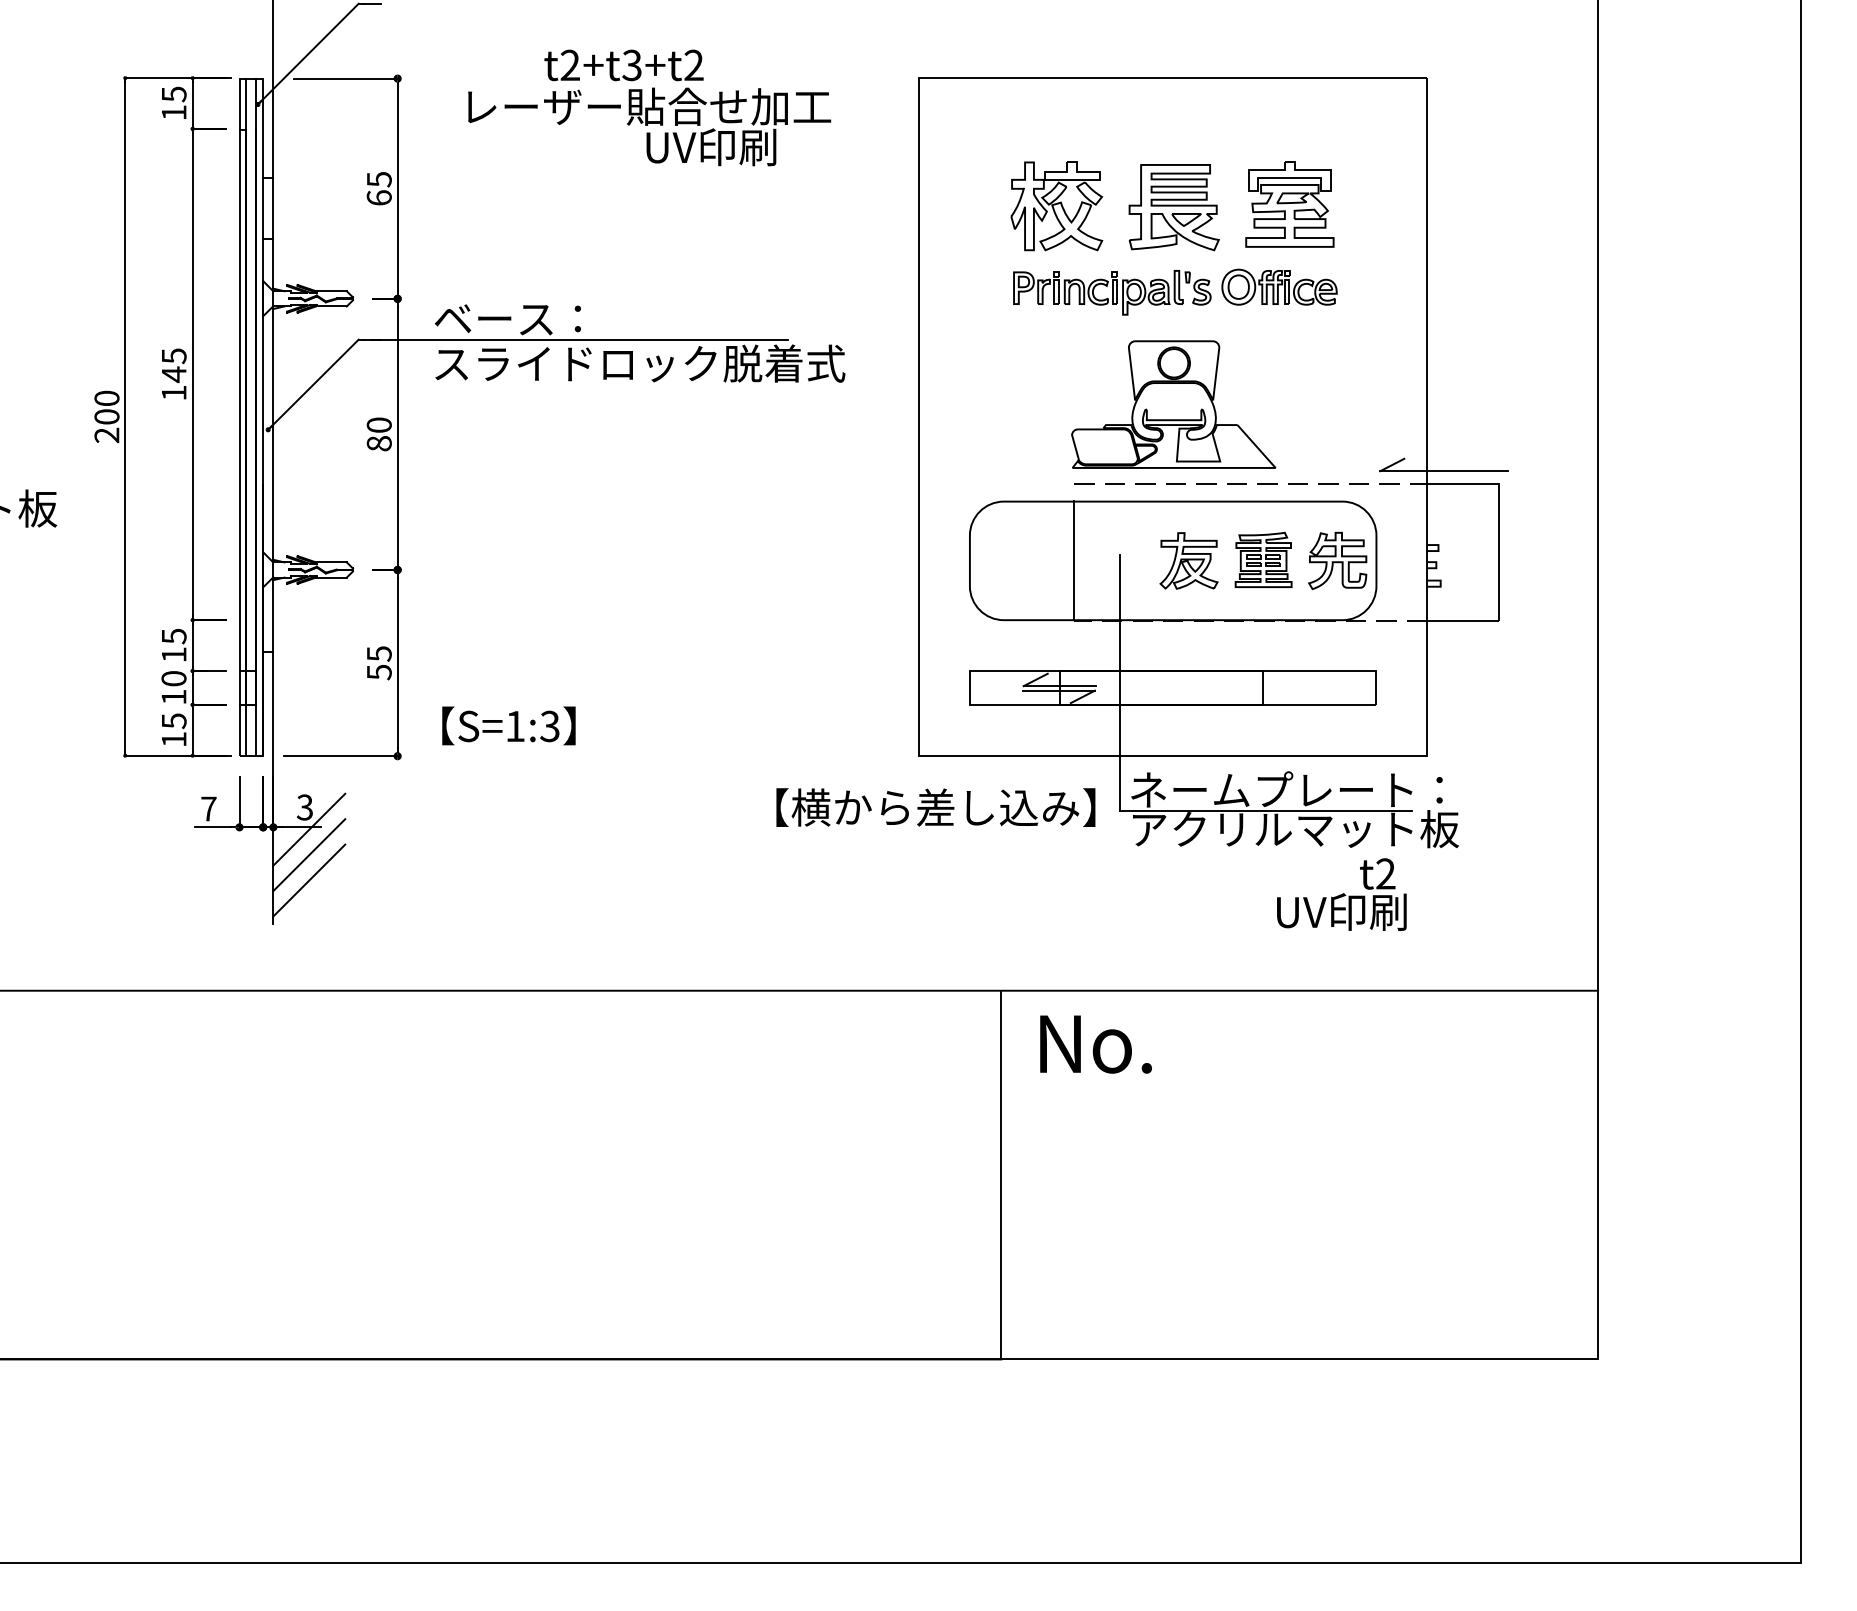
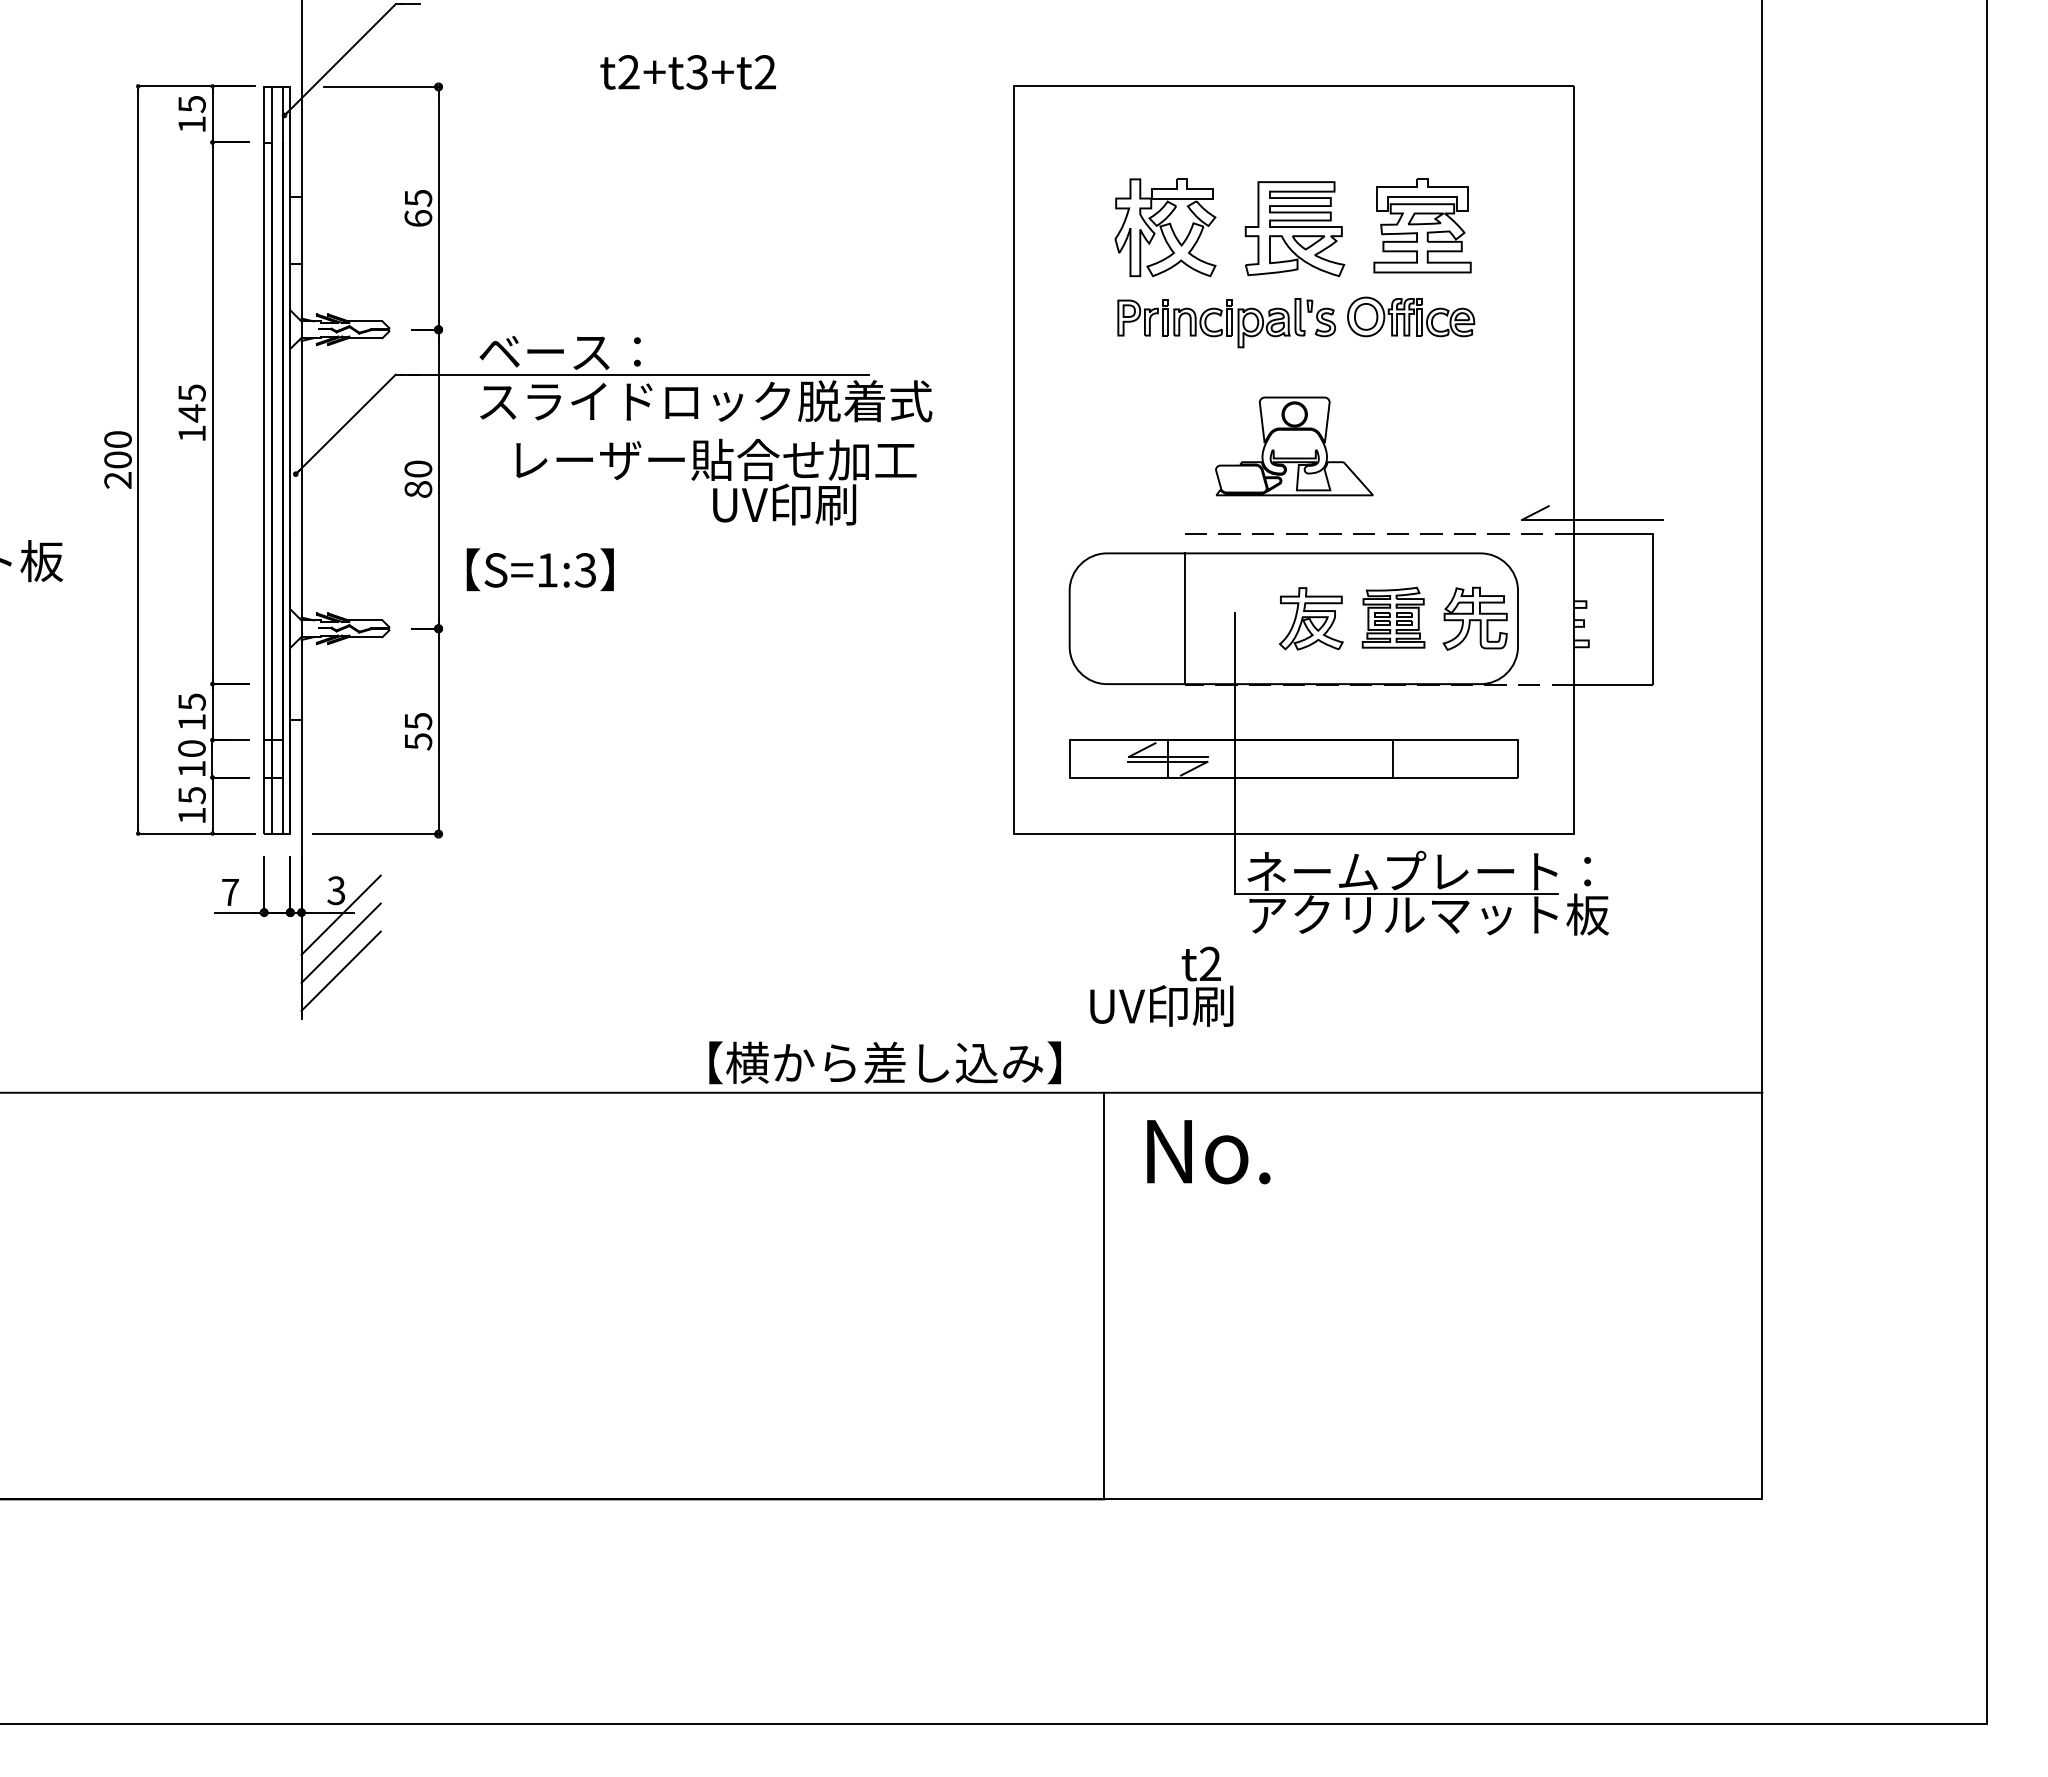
text: (649, 126) -> (716, 481), moved
part: (1173, 404) -> (1294, 446), size x0.7
text: (508, 725) -> (539, 569), moved
text: (935, 807) -> (884, 1062), moved
text: (1341, 894) -> (1161, 986), moved

